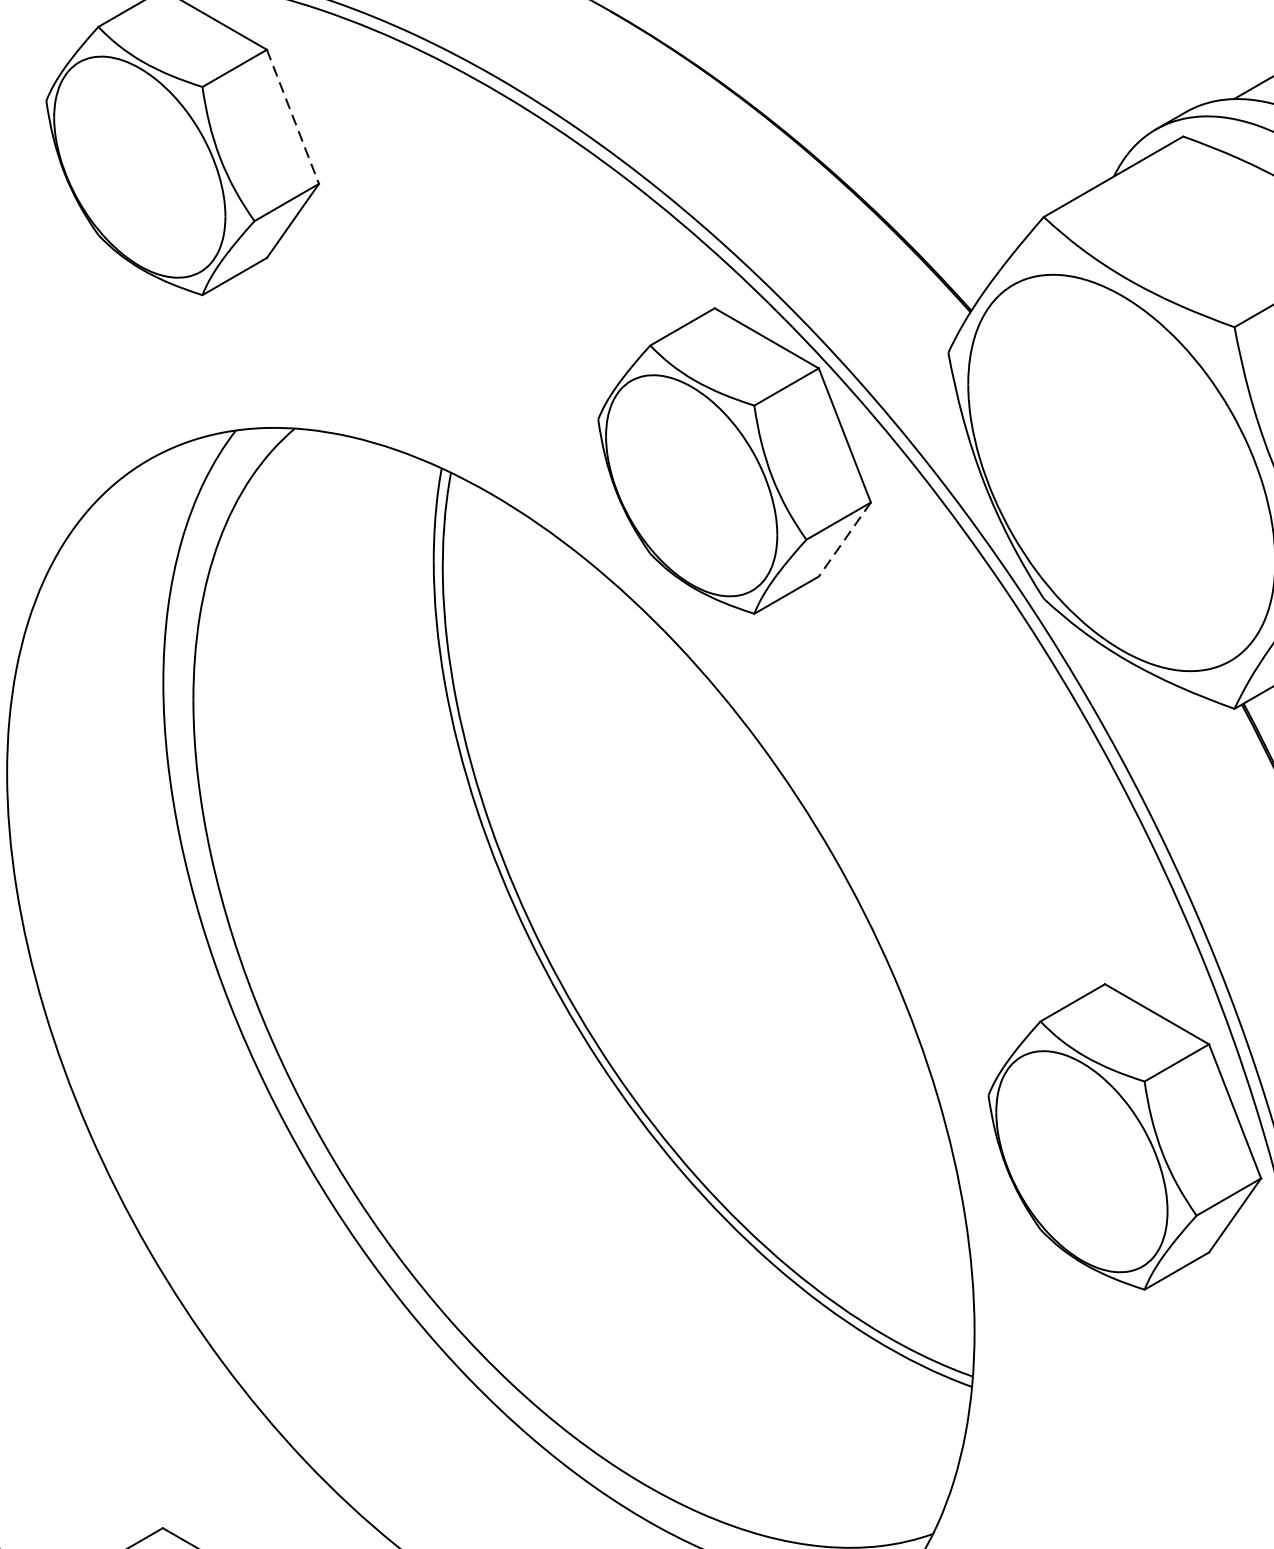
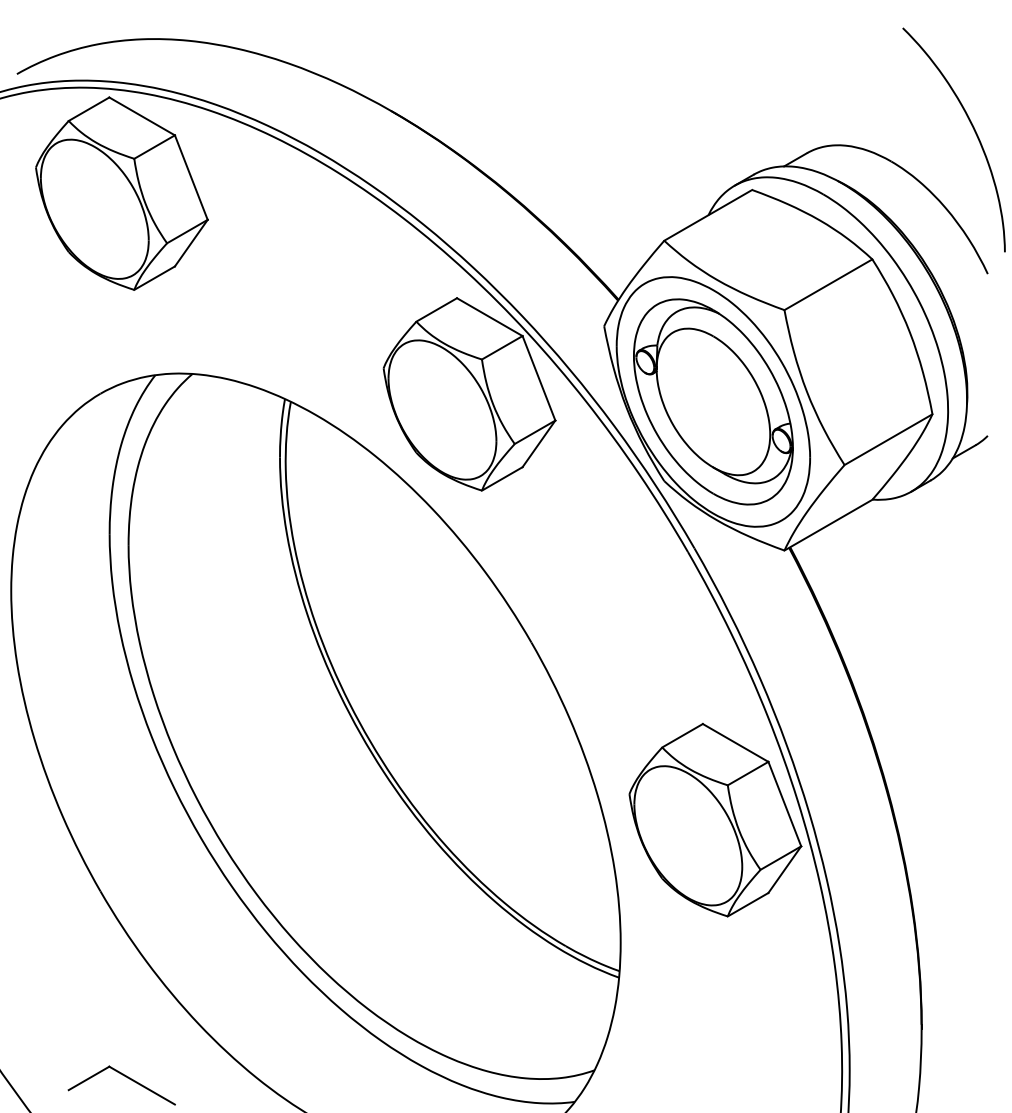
line: (293, 118) -> (191, 178), dashed -> solid
part: (1121, 472) -> (713, 401), added
line: (844, 538) -> (538, 443), dashed -> solid

